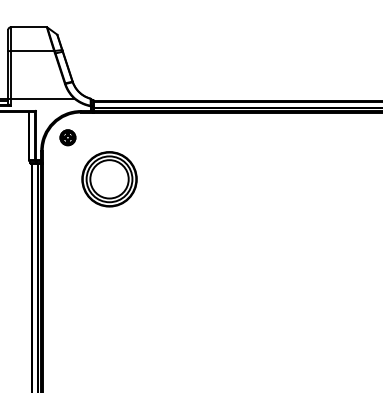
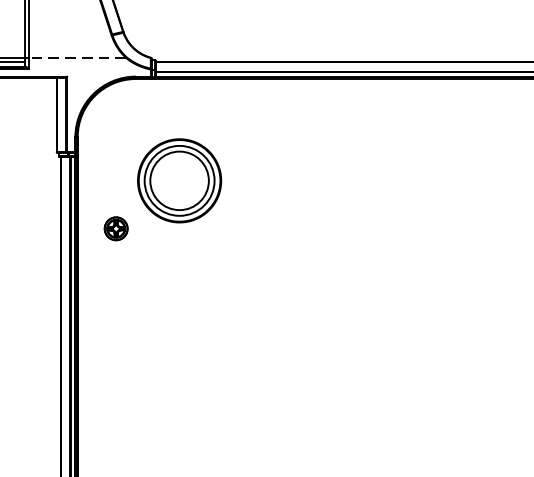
line: (42, 98) -> (77, 57), solid -> dashed
part: (67, 137) -> (115, 228), moved

